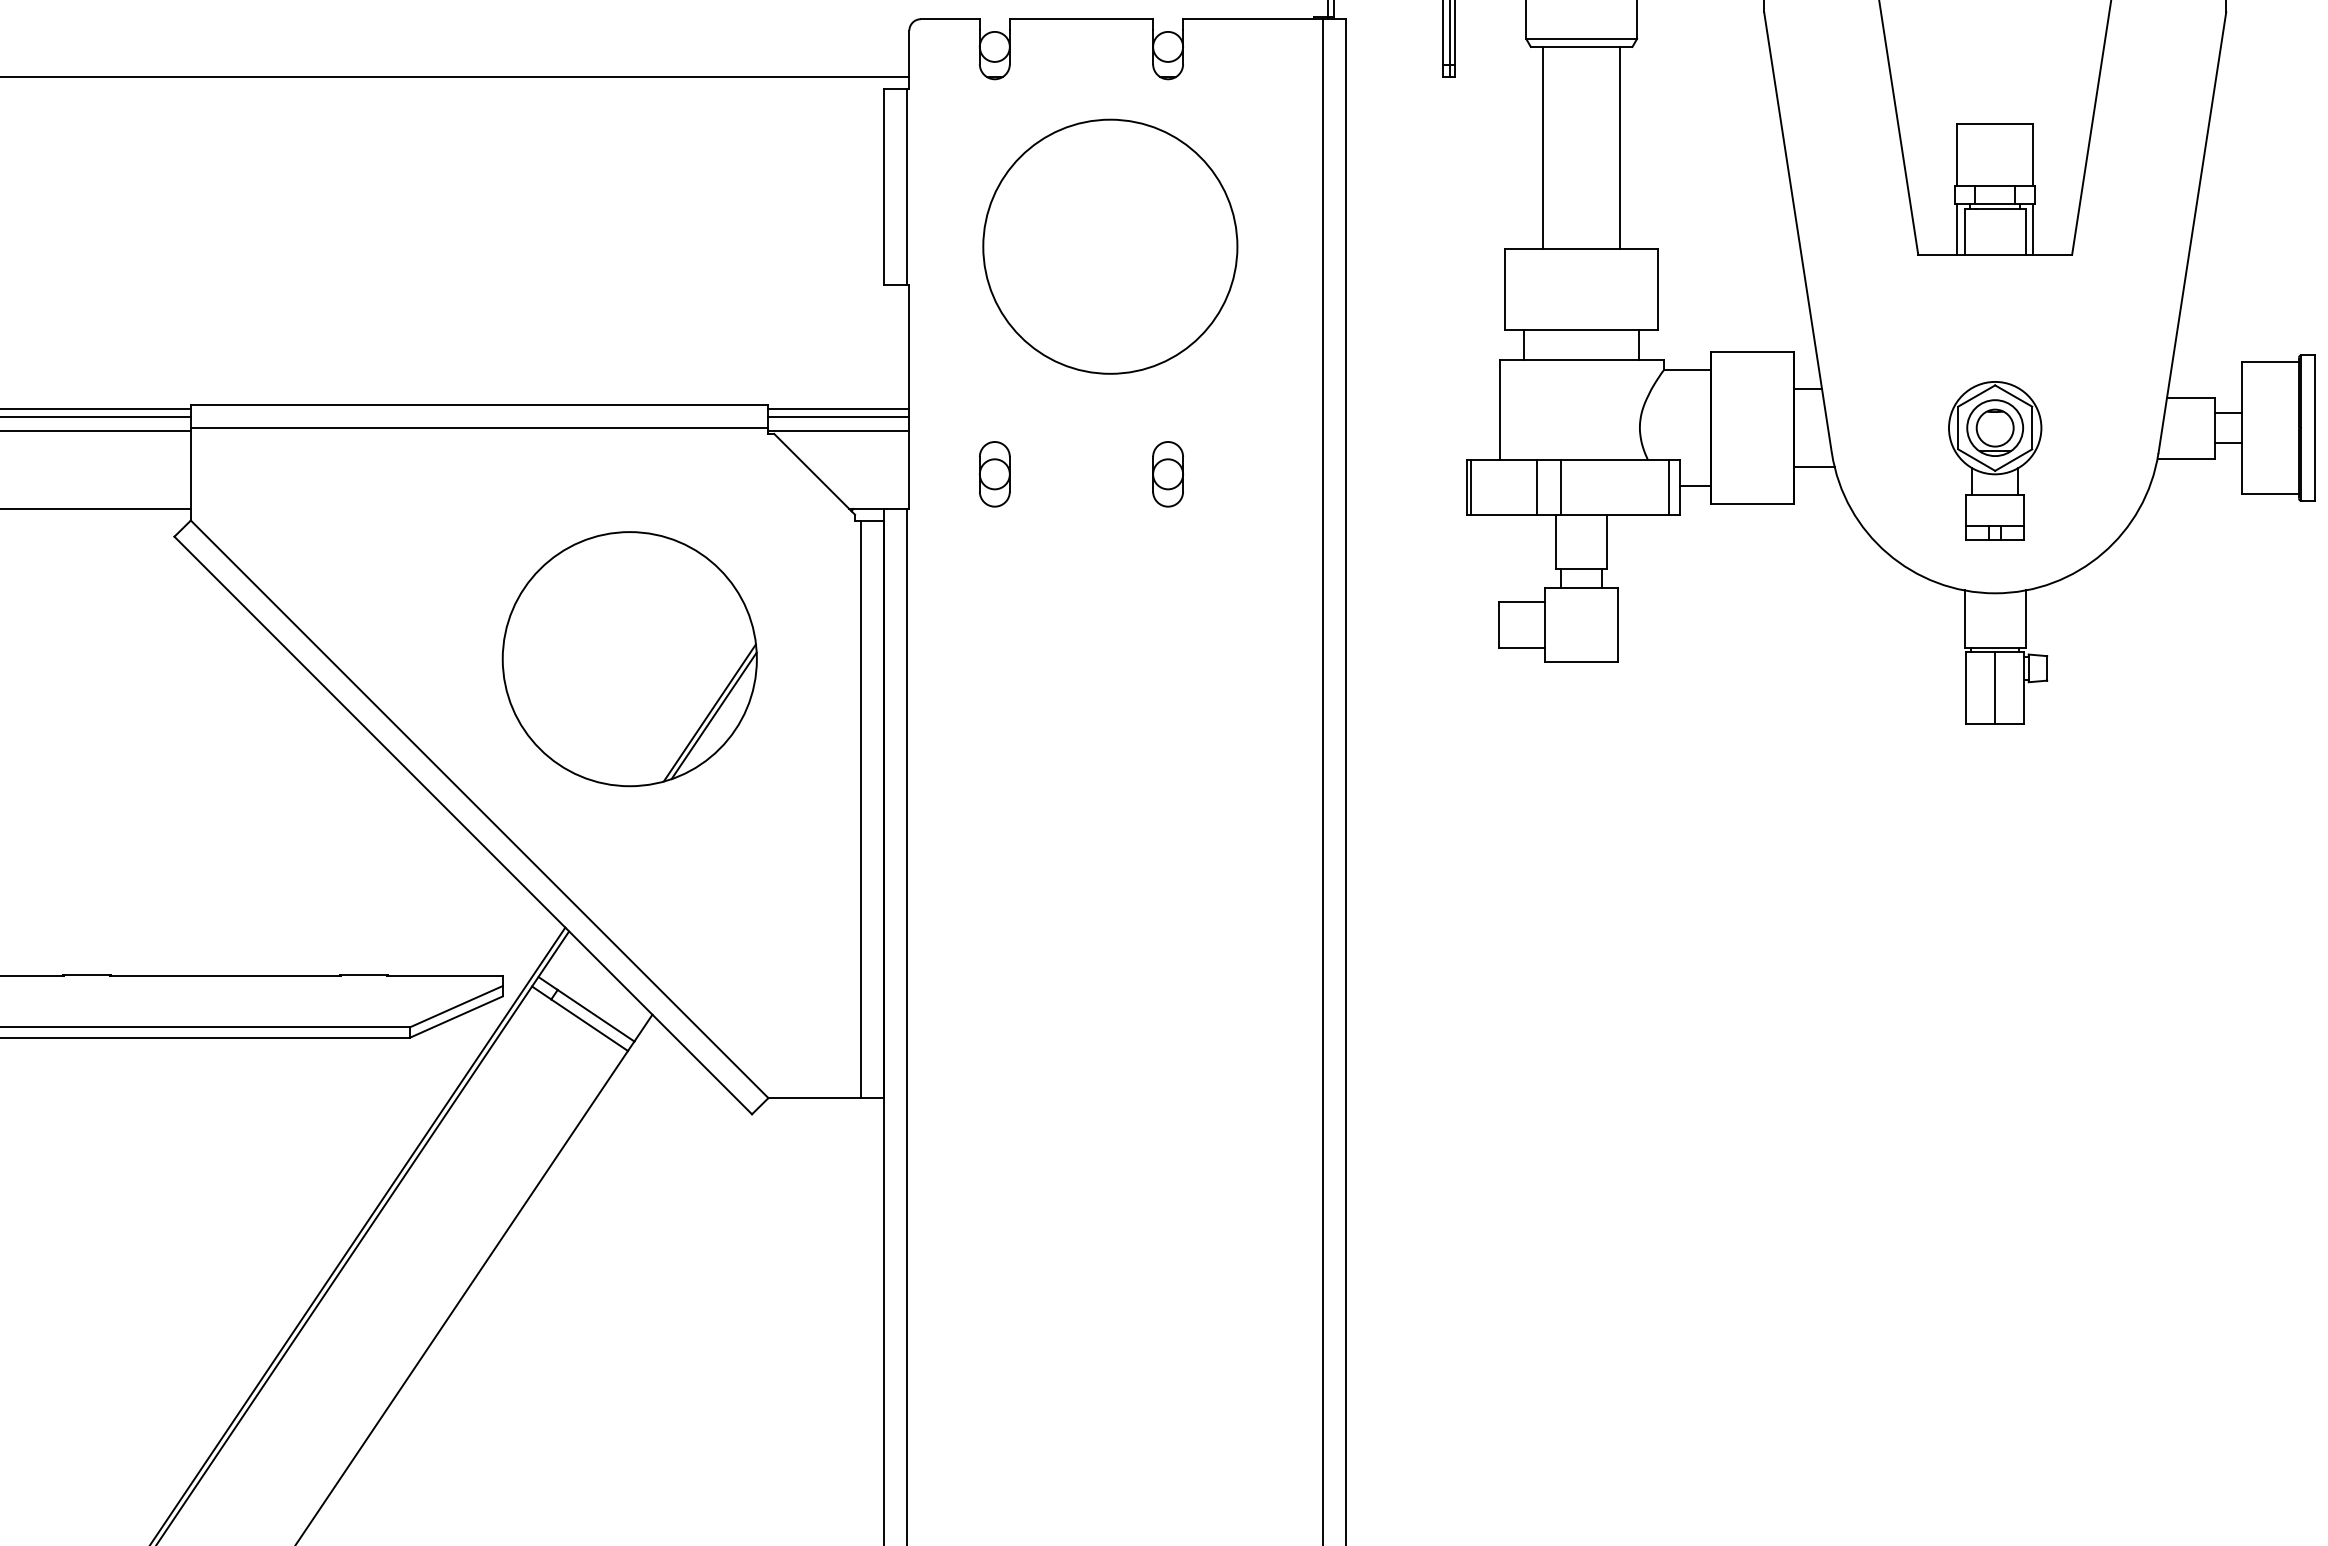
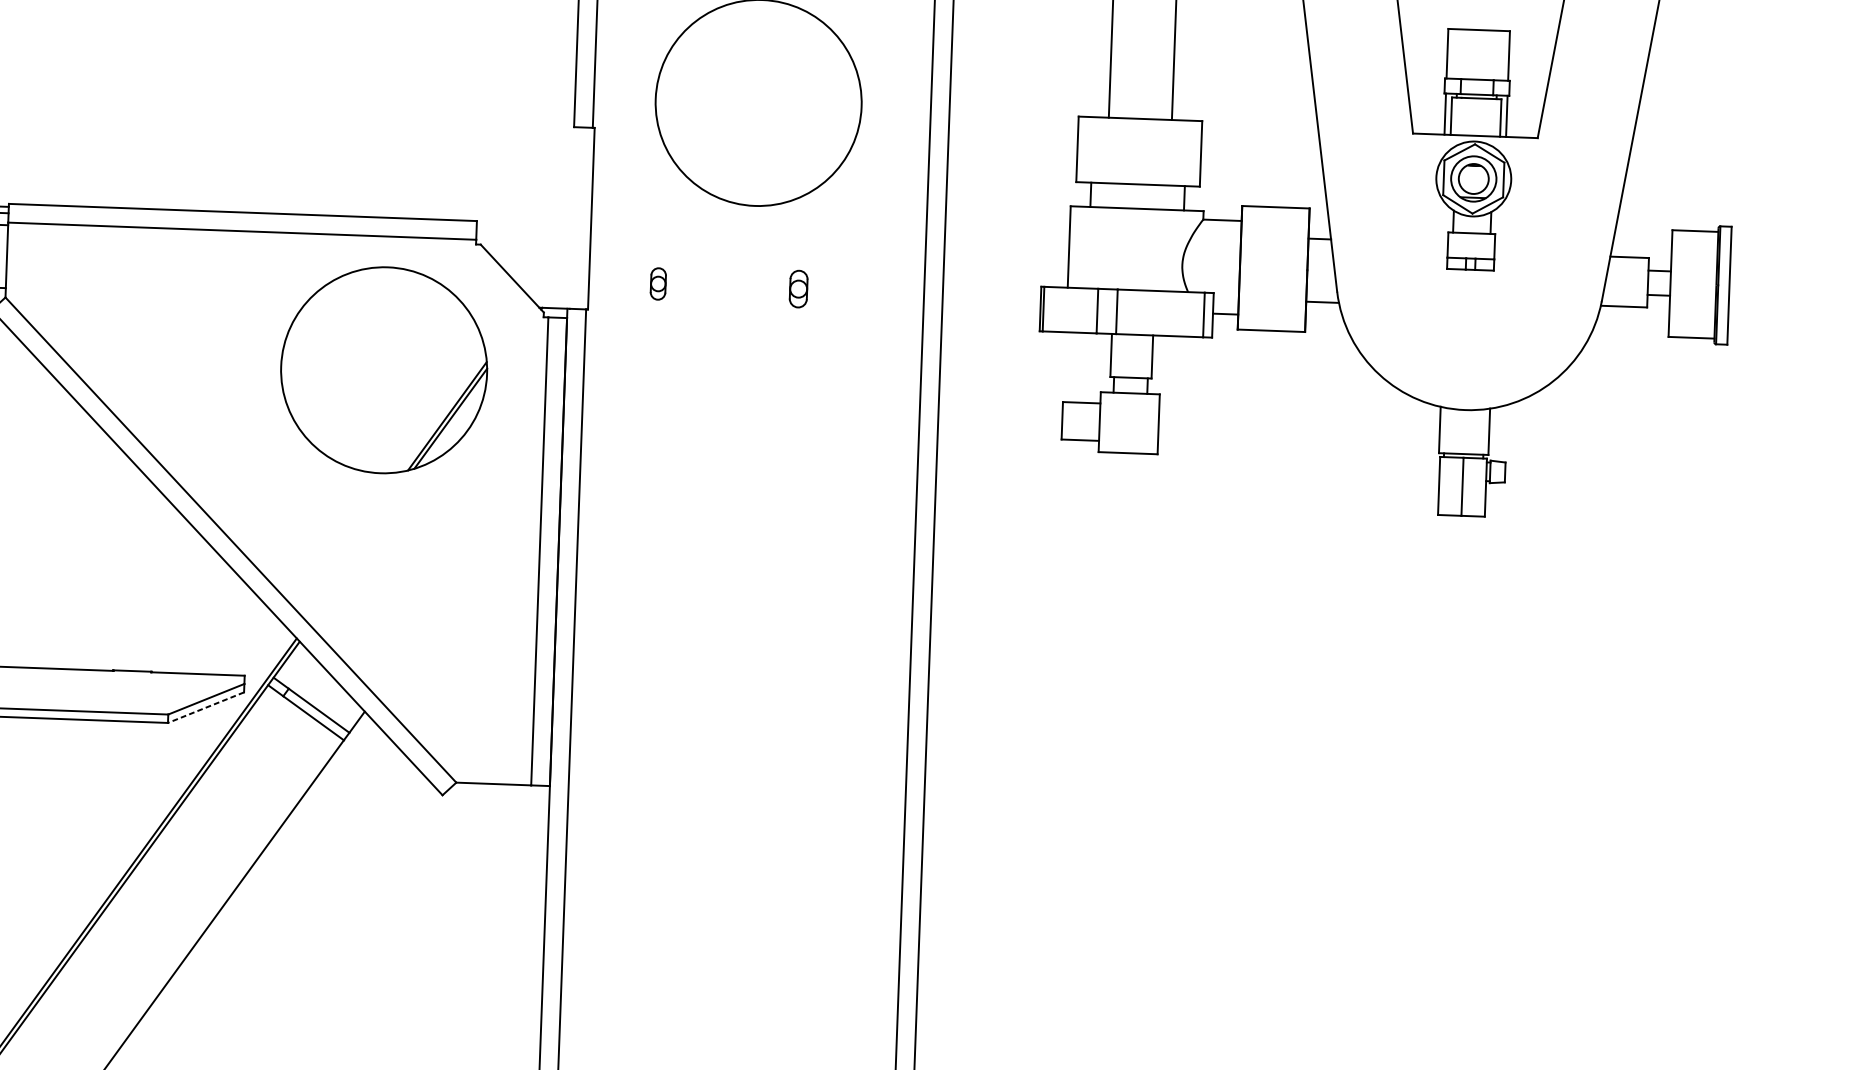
line: (838, 408) -> (533, 225), removed
line: (838, 416) -> (533, 232), removed
line: (838, 431) -> (532, 244), removed
part: (1995, 460) -> (1473, 205), moved
part: (994, 474) -> (658, 284), size x0.6
part: (1167, 474) -> (798, 289), size x0.7
part: (629, 659) -> (383, 370), moved
line: (456, 1017) -> (205, 708), solid -> dashed

